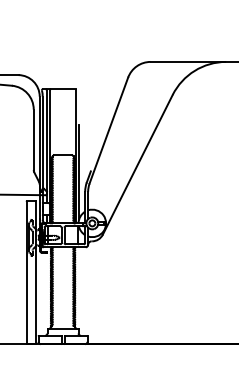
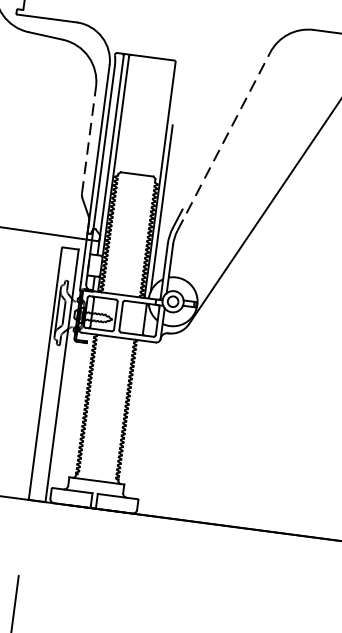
line: (109, 130) -> (225, 141), solid -> dashed
line: (33, 139) -> (88, 139), solid -> dashed

